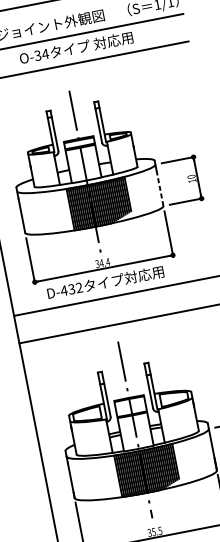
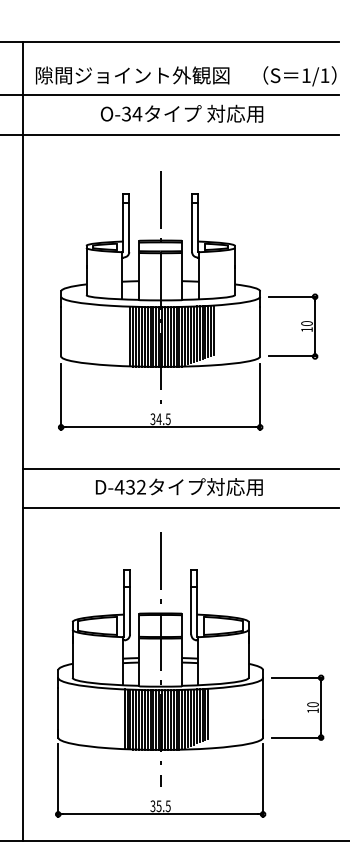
line: (160, 188) -> (260, 331), dashed -> solid
text: (107, 262) -> (167, 419), 34.4 -> 34.5
text: (105, 282) -> (179, 486), moved

